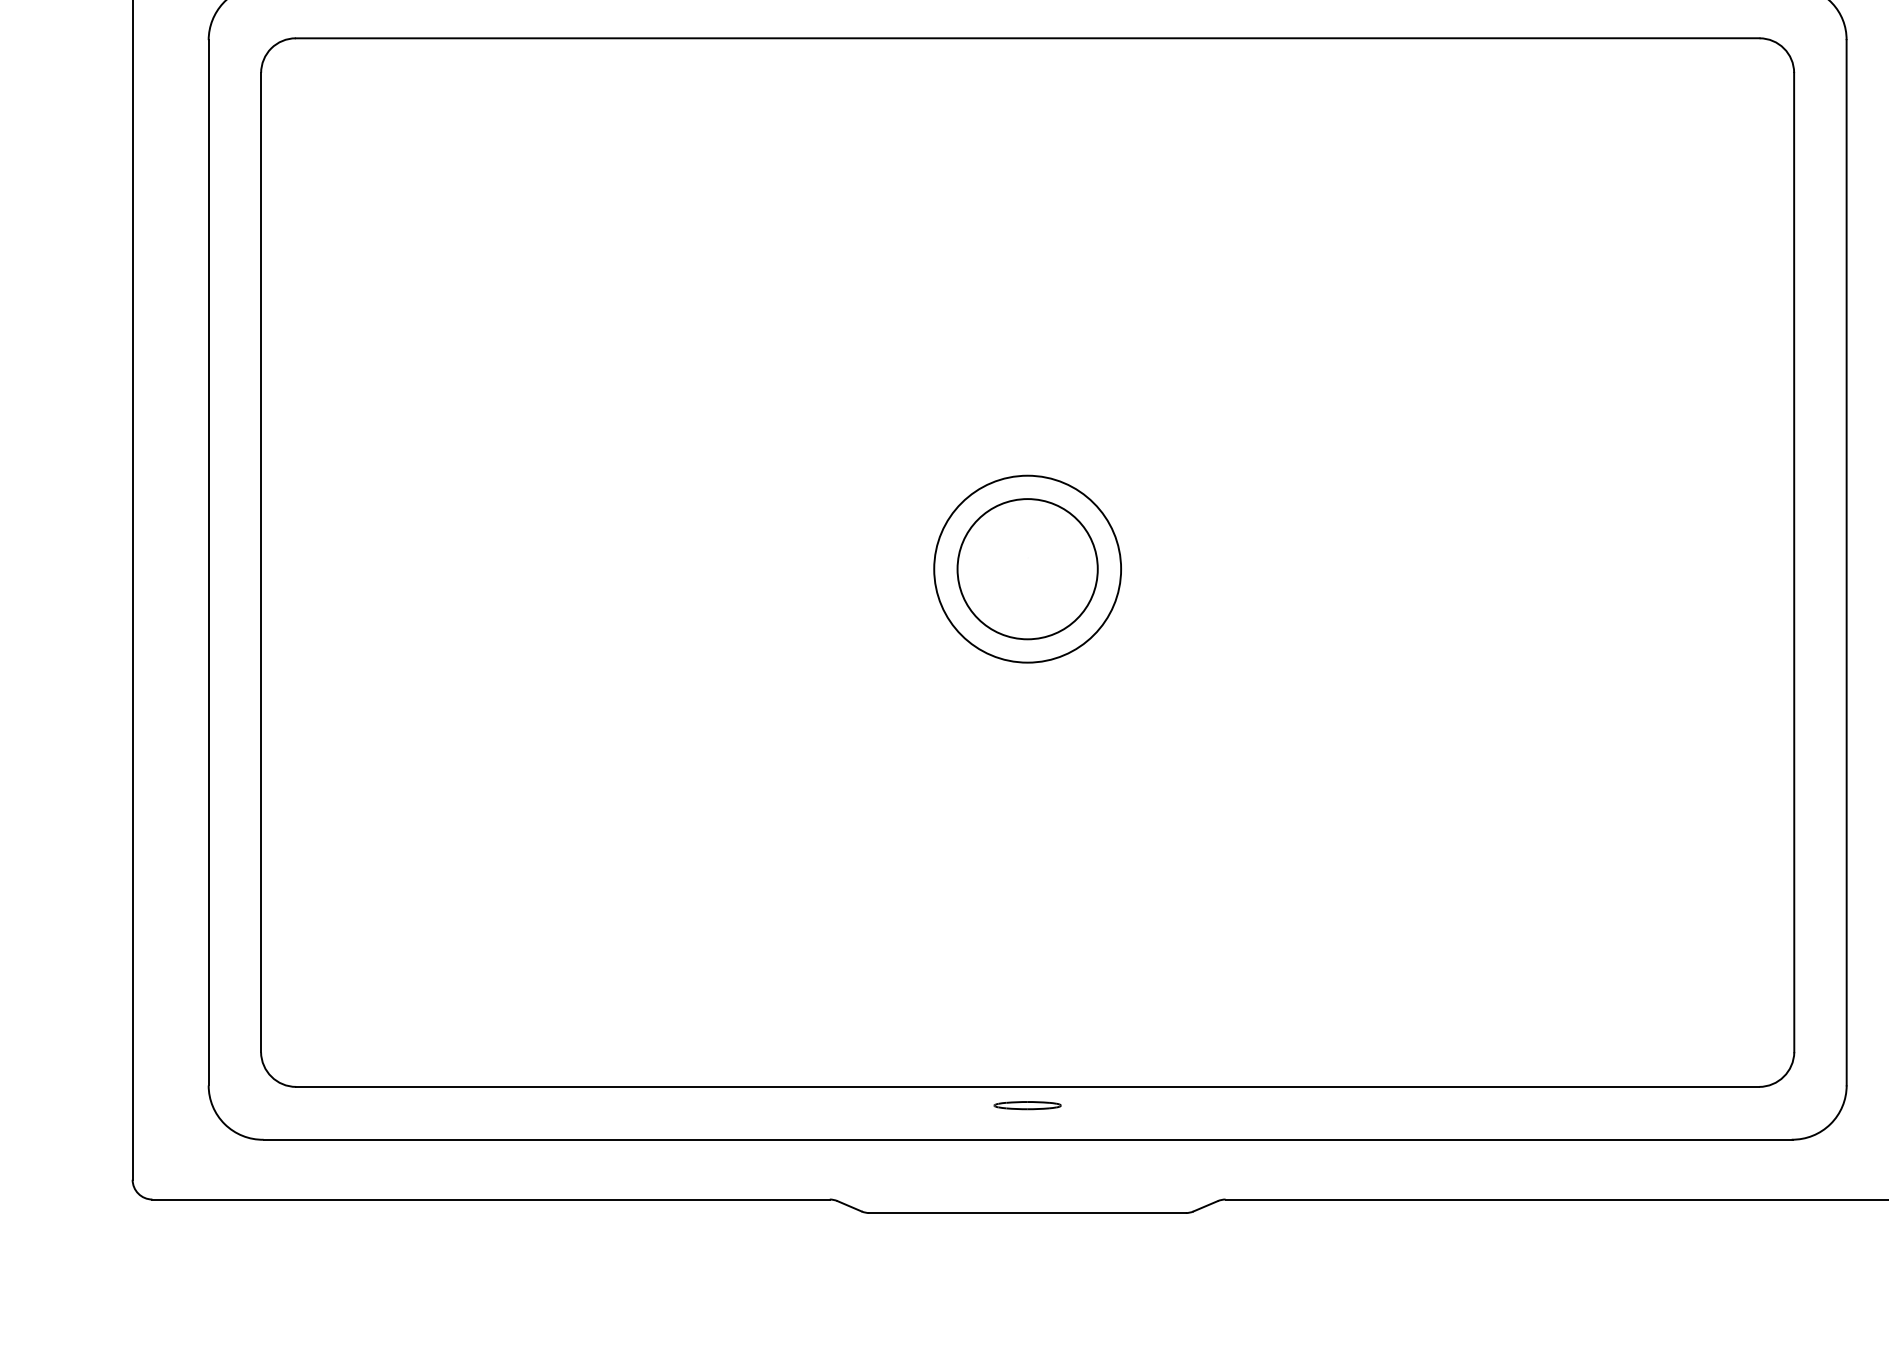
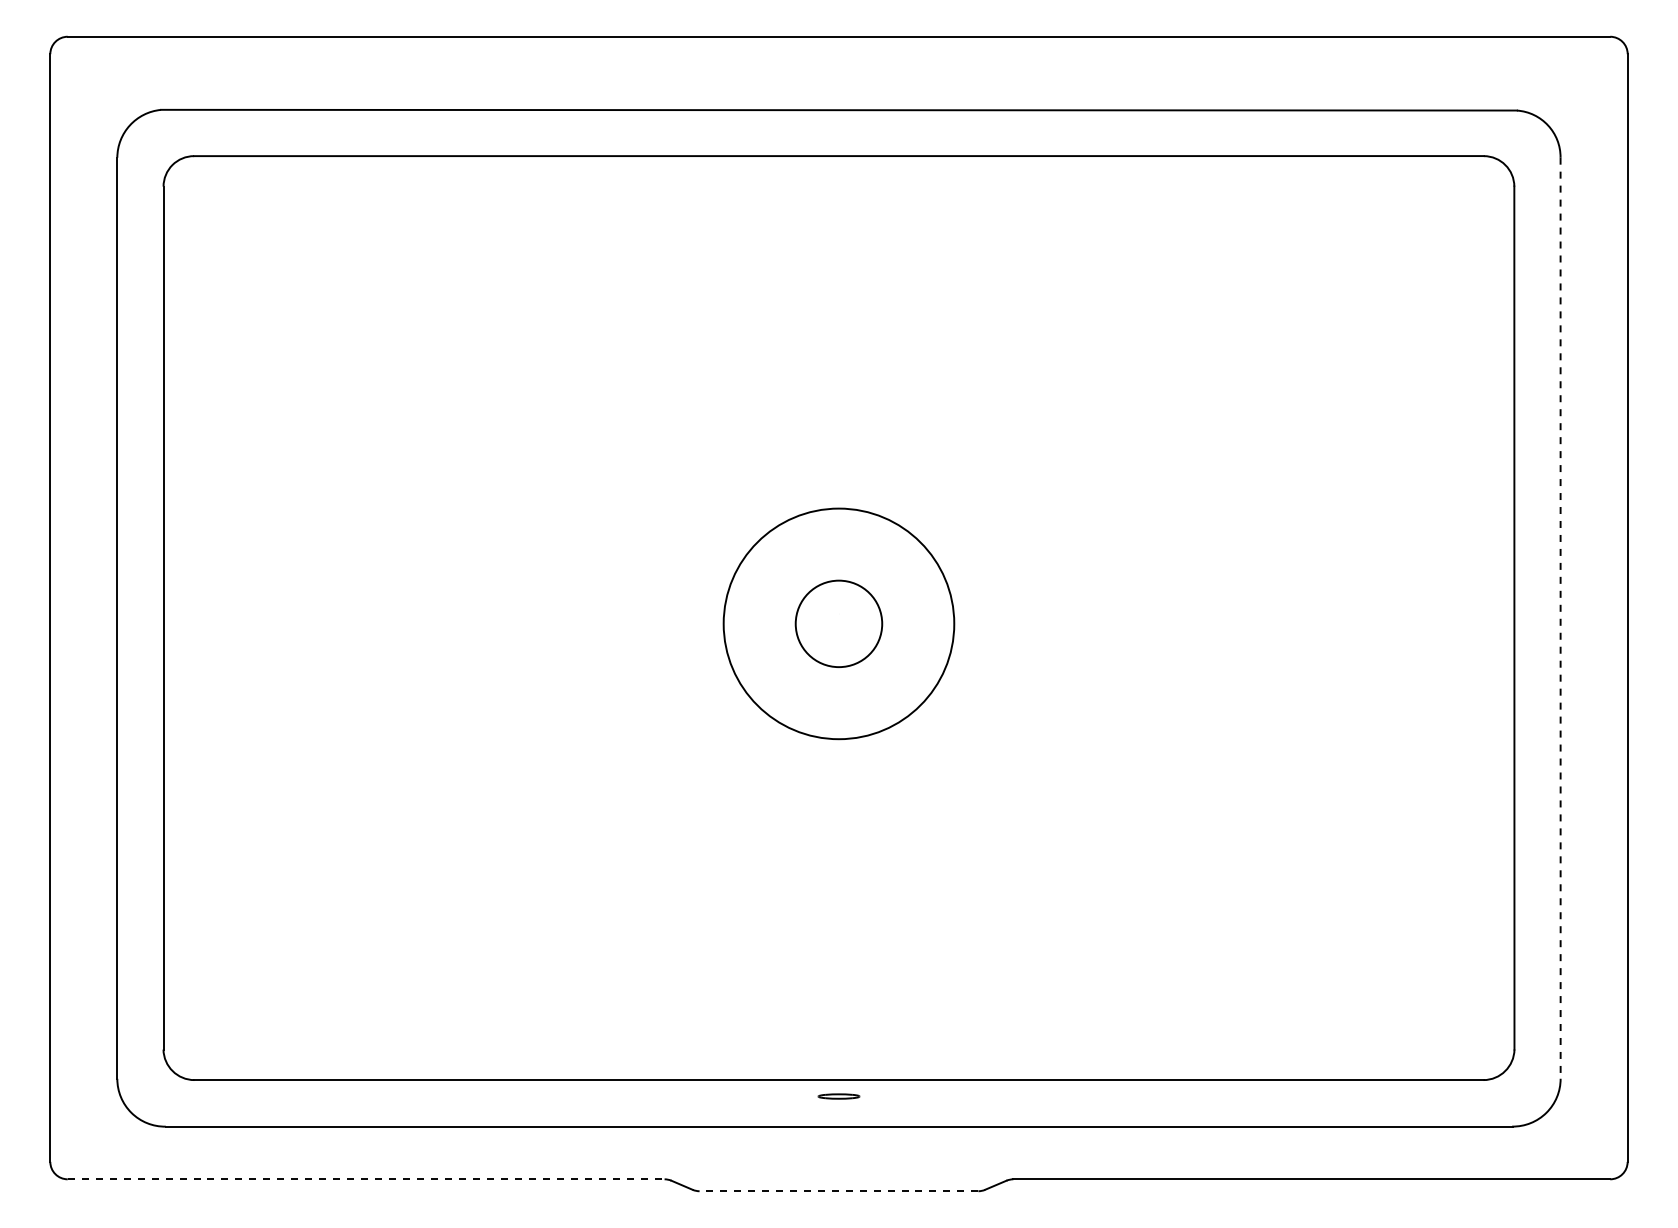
line: (1846, 563) -> (1560, 618), solid -> dashed
circle: (1027, 568) -> (838, 623), size x0.7
circle: (1027, 568) -> (838, 623), size x1.4
part: (1027, 1105) -> (838, 1096), size x0.7
line: (491, 1199) -> (366, 1179), solid -> dashed
line: (1027, 1213) -> (838, 1191), solid -> dashed

